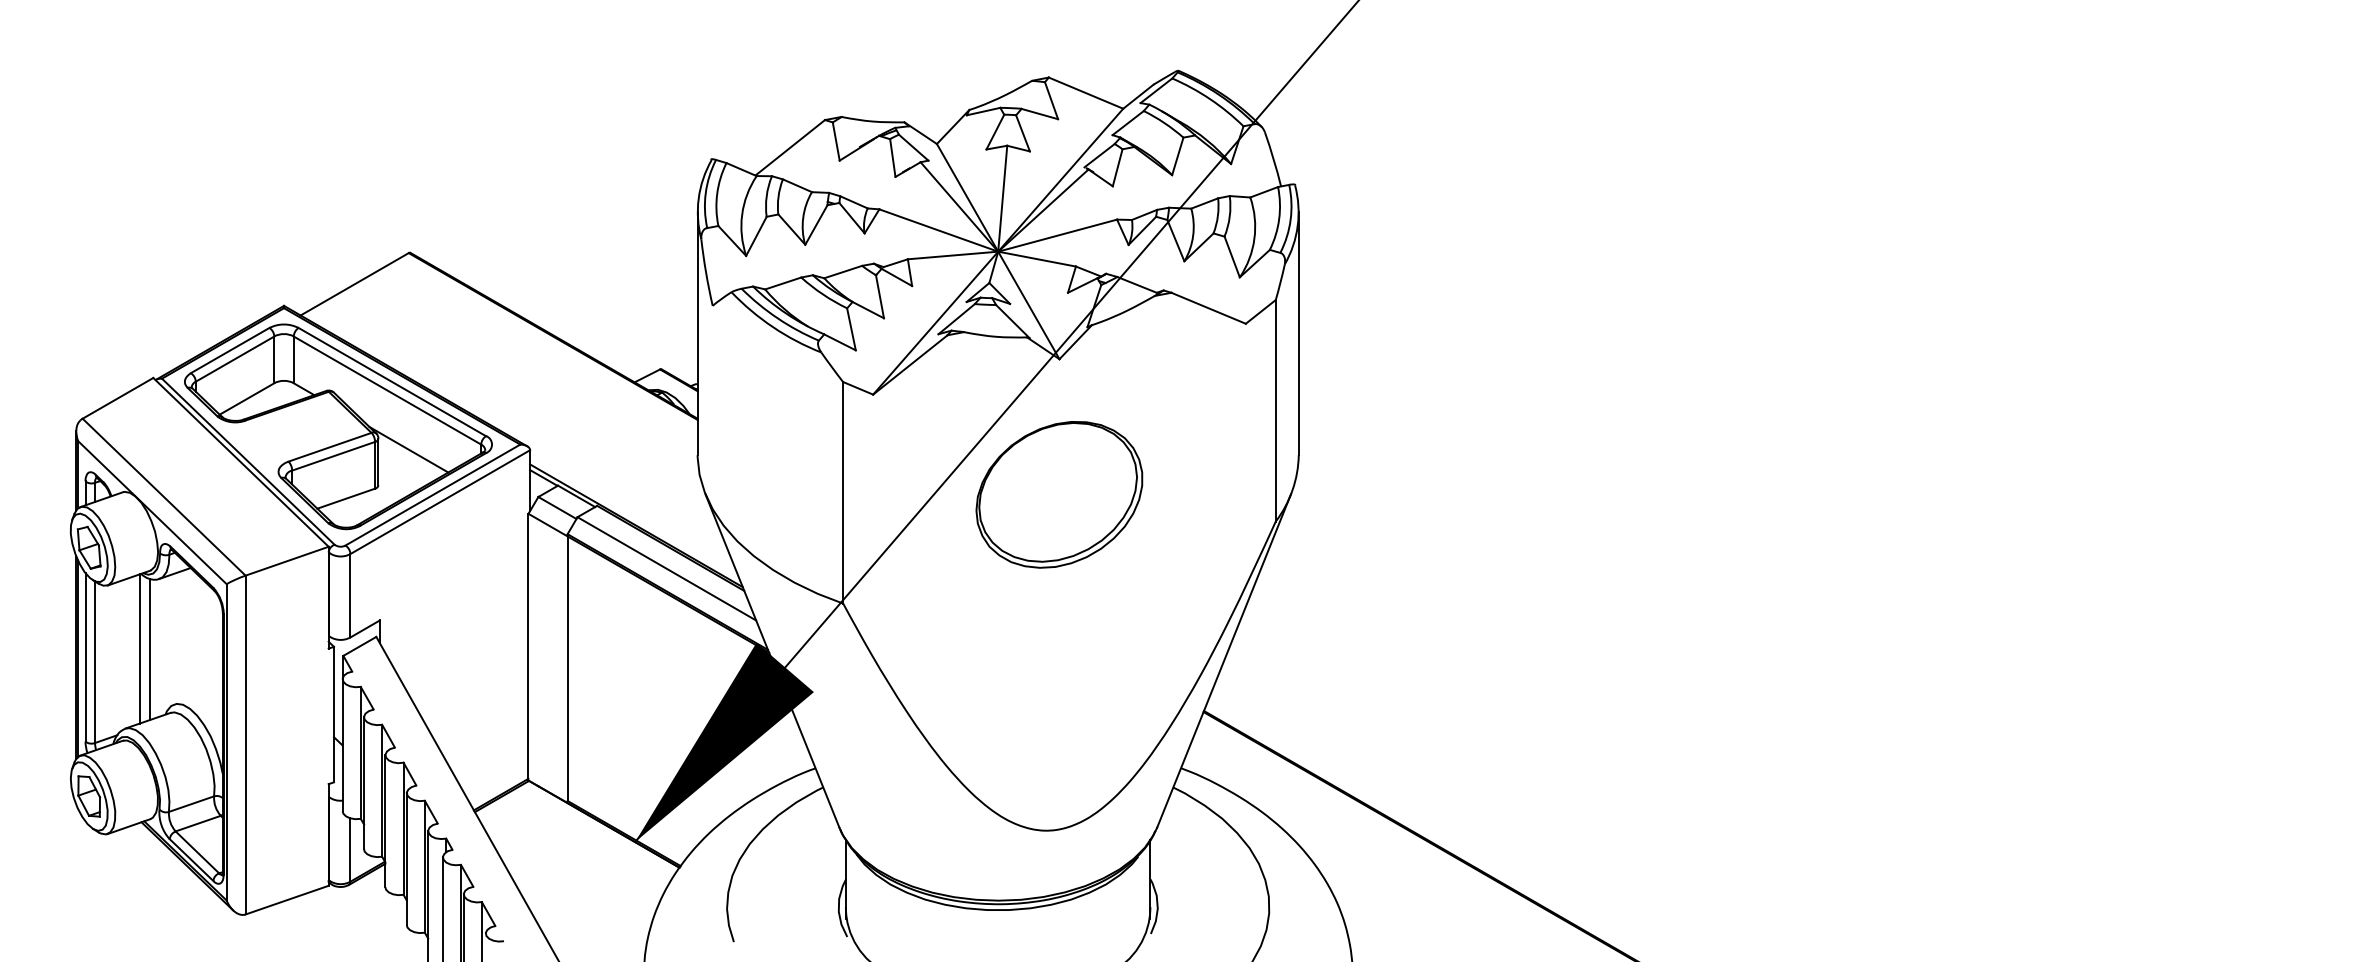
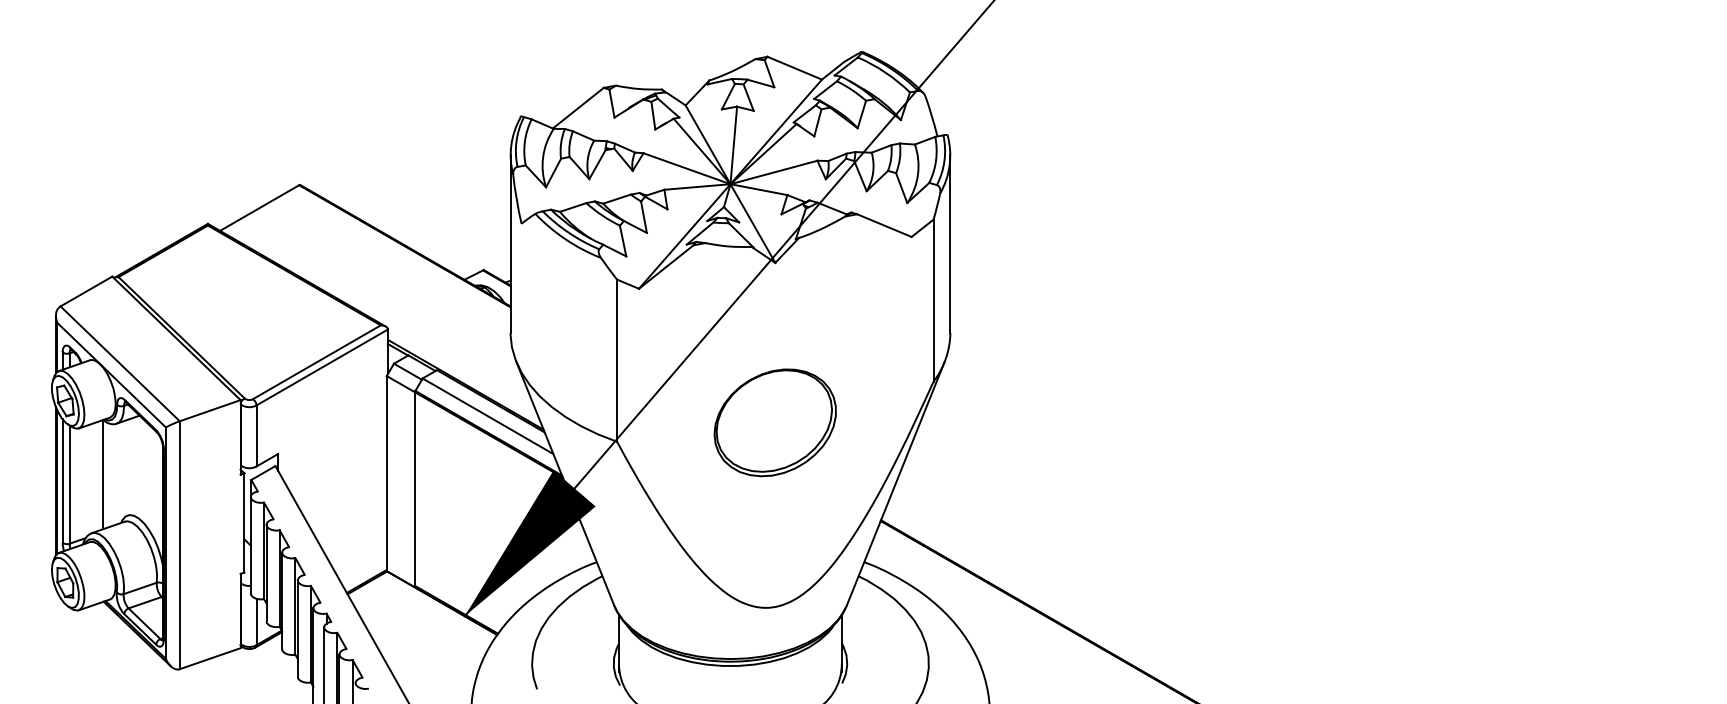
part: (343, 441) -> (251, 323), removed
part: (1059, 494) -> (775, 422), moved
line: (149, 649) -> (109, 475), removed

